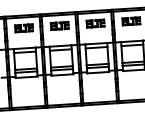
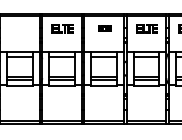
part: (95, 23) -> (104, 28), size x0.6
part: (23, 28) -> (20, 28), removed

